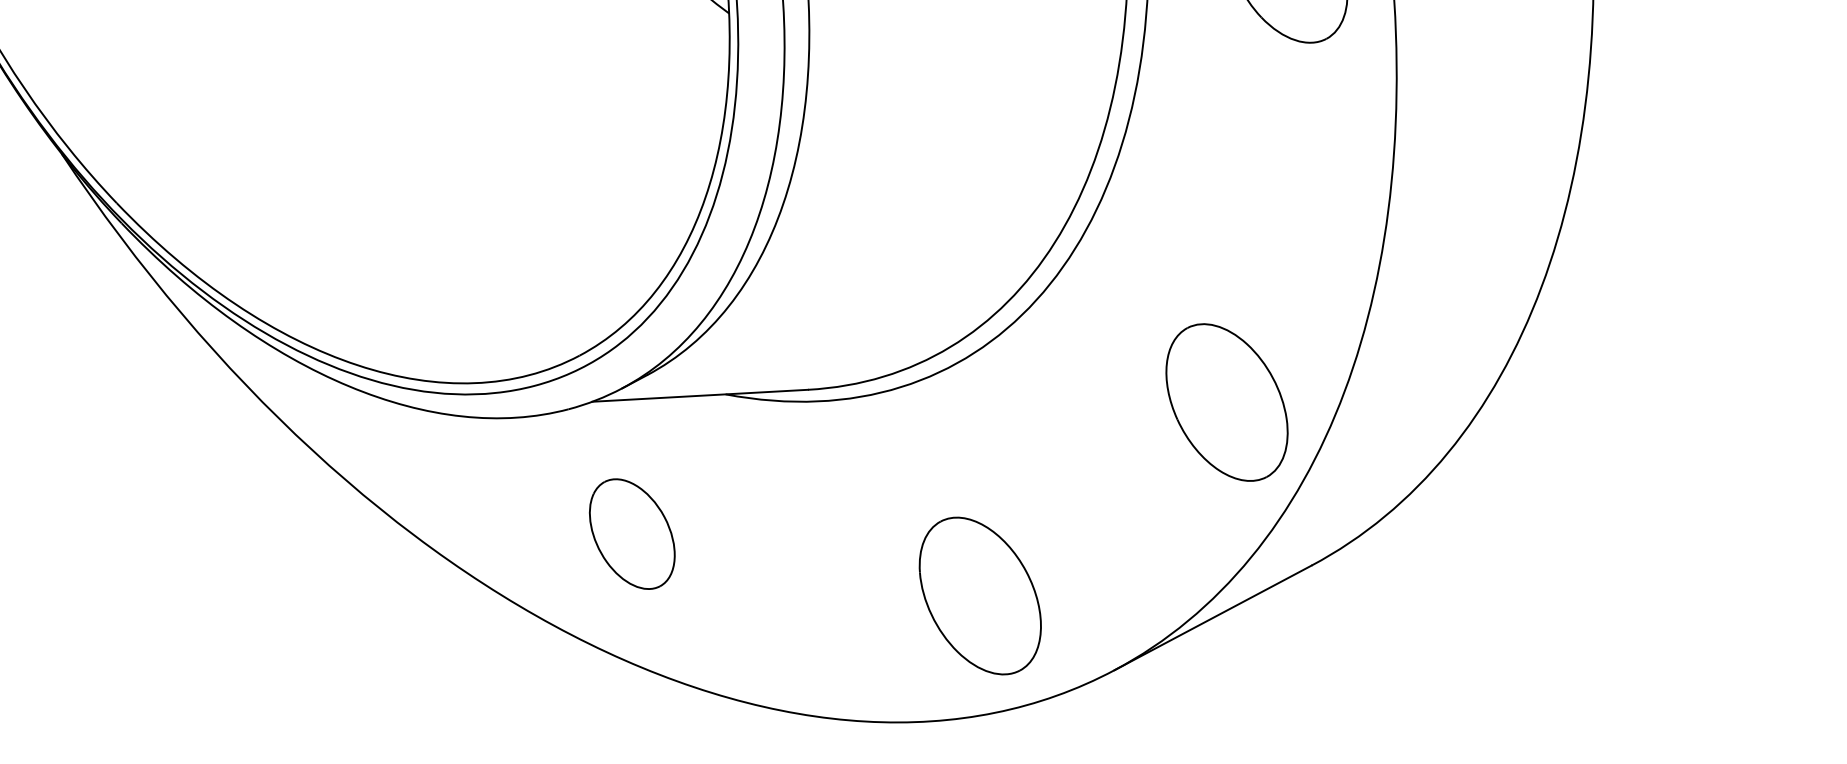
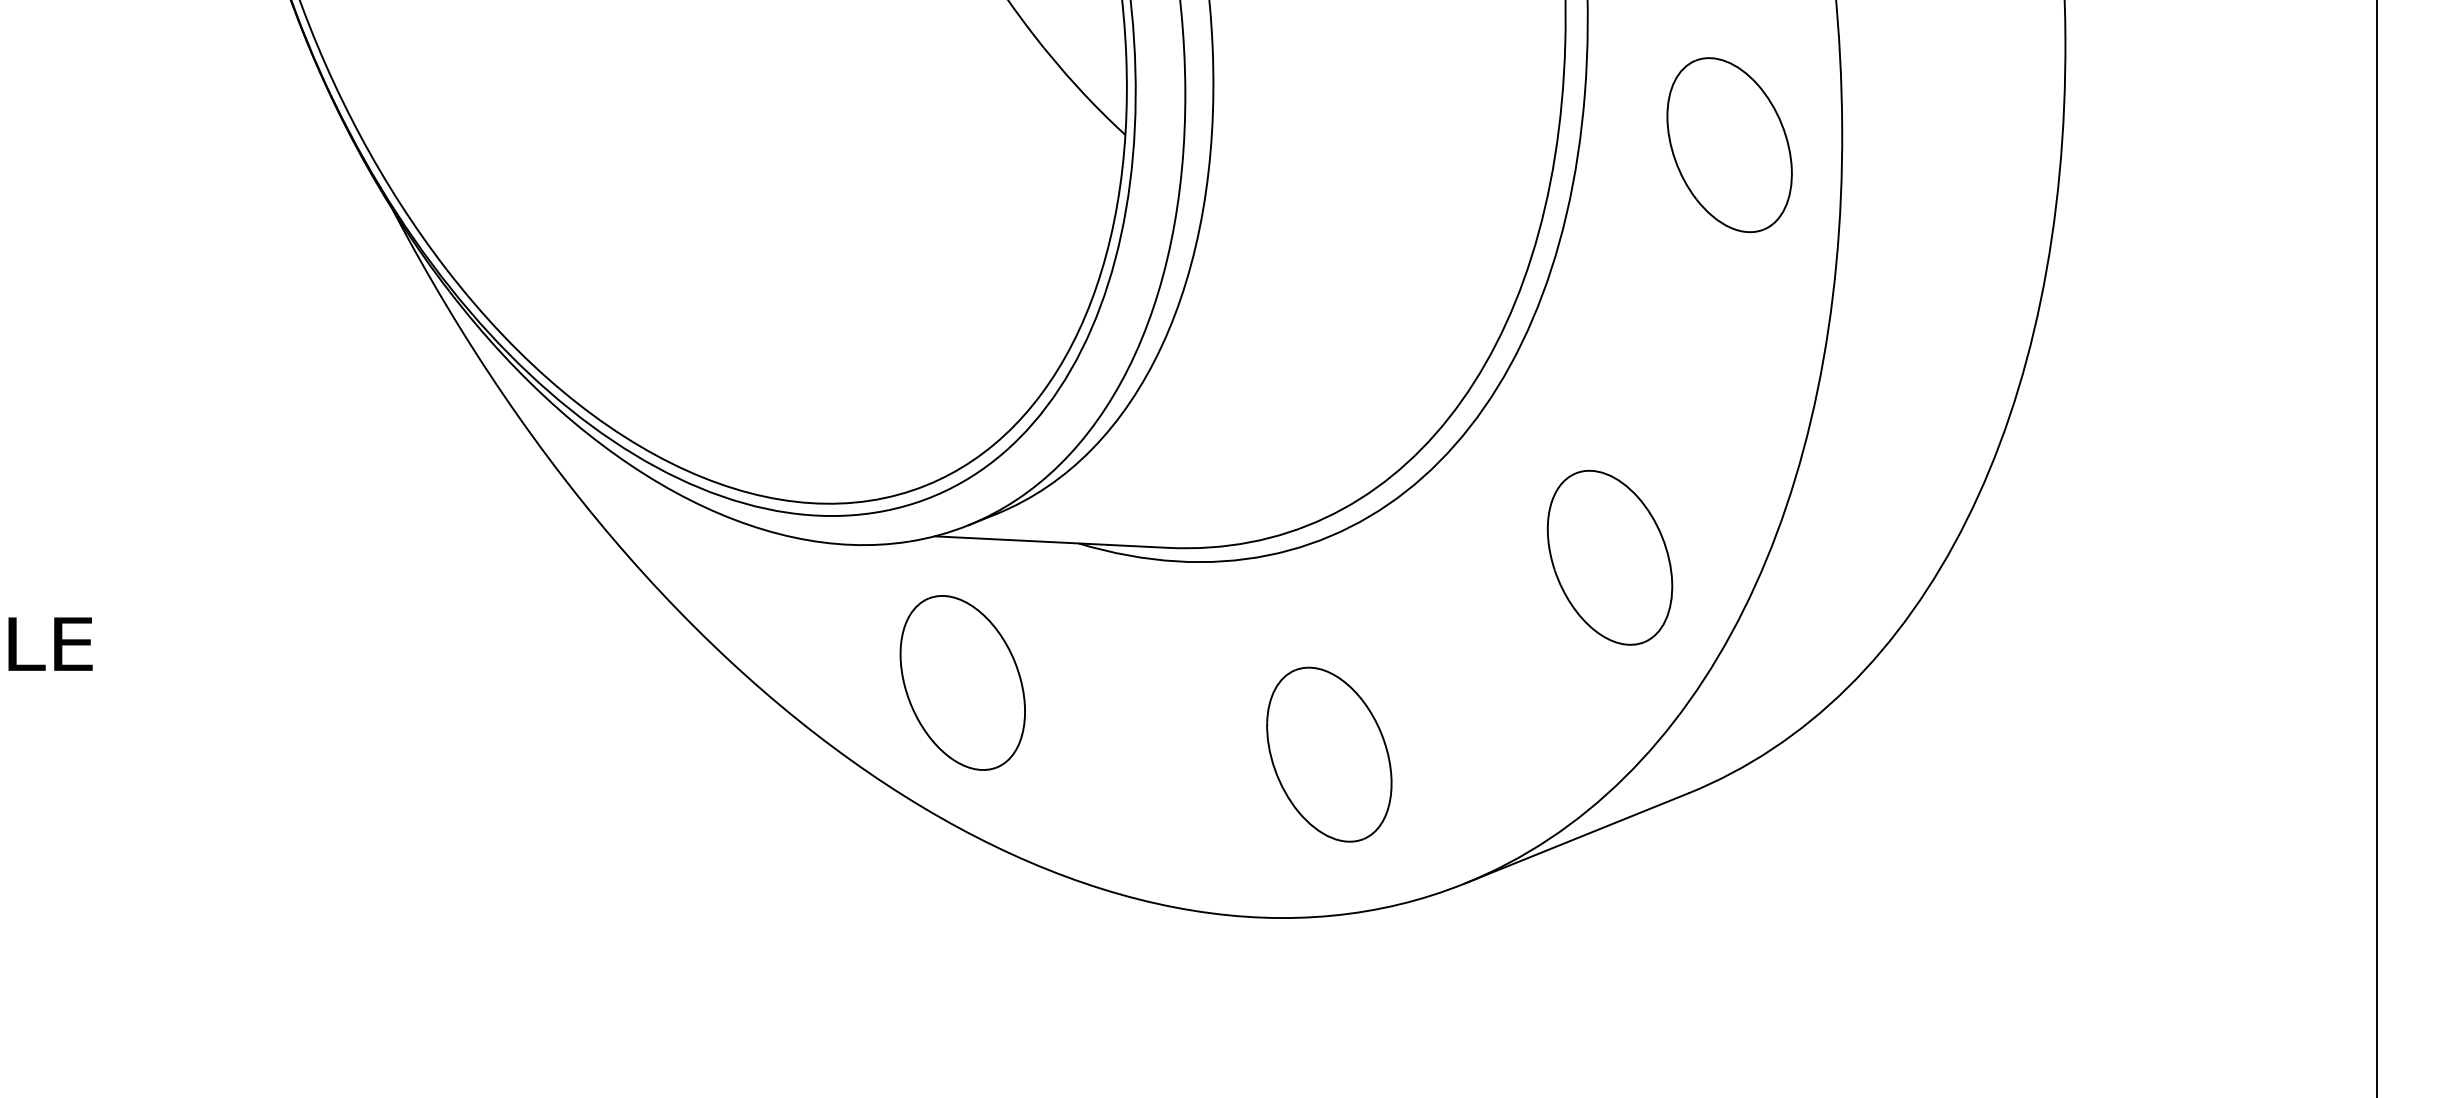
part: (1226, 402) -> (1609, 557), moved
part: (632, 533) -> (962, 682), size x1.43
part: (980, 595) -> (1329, 754), moved

